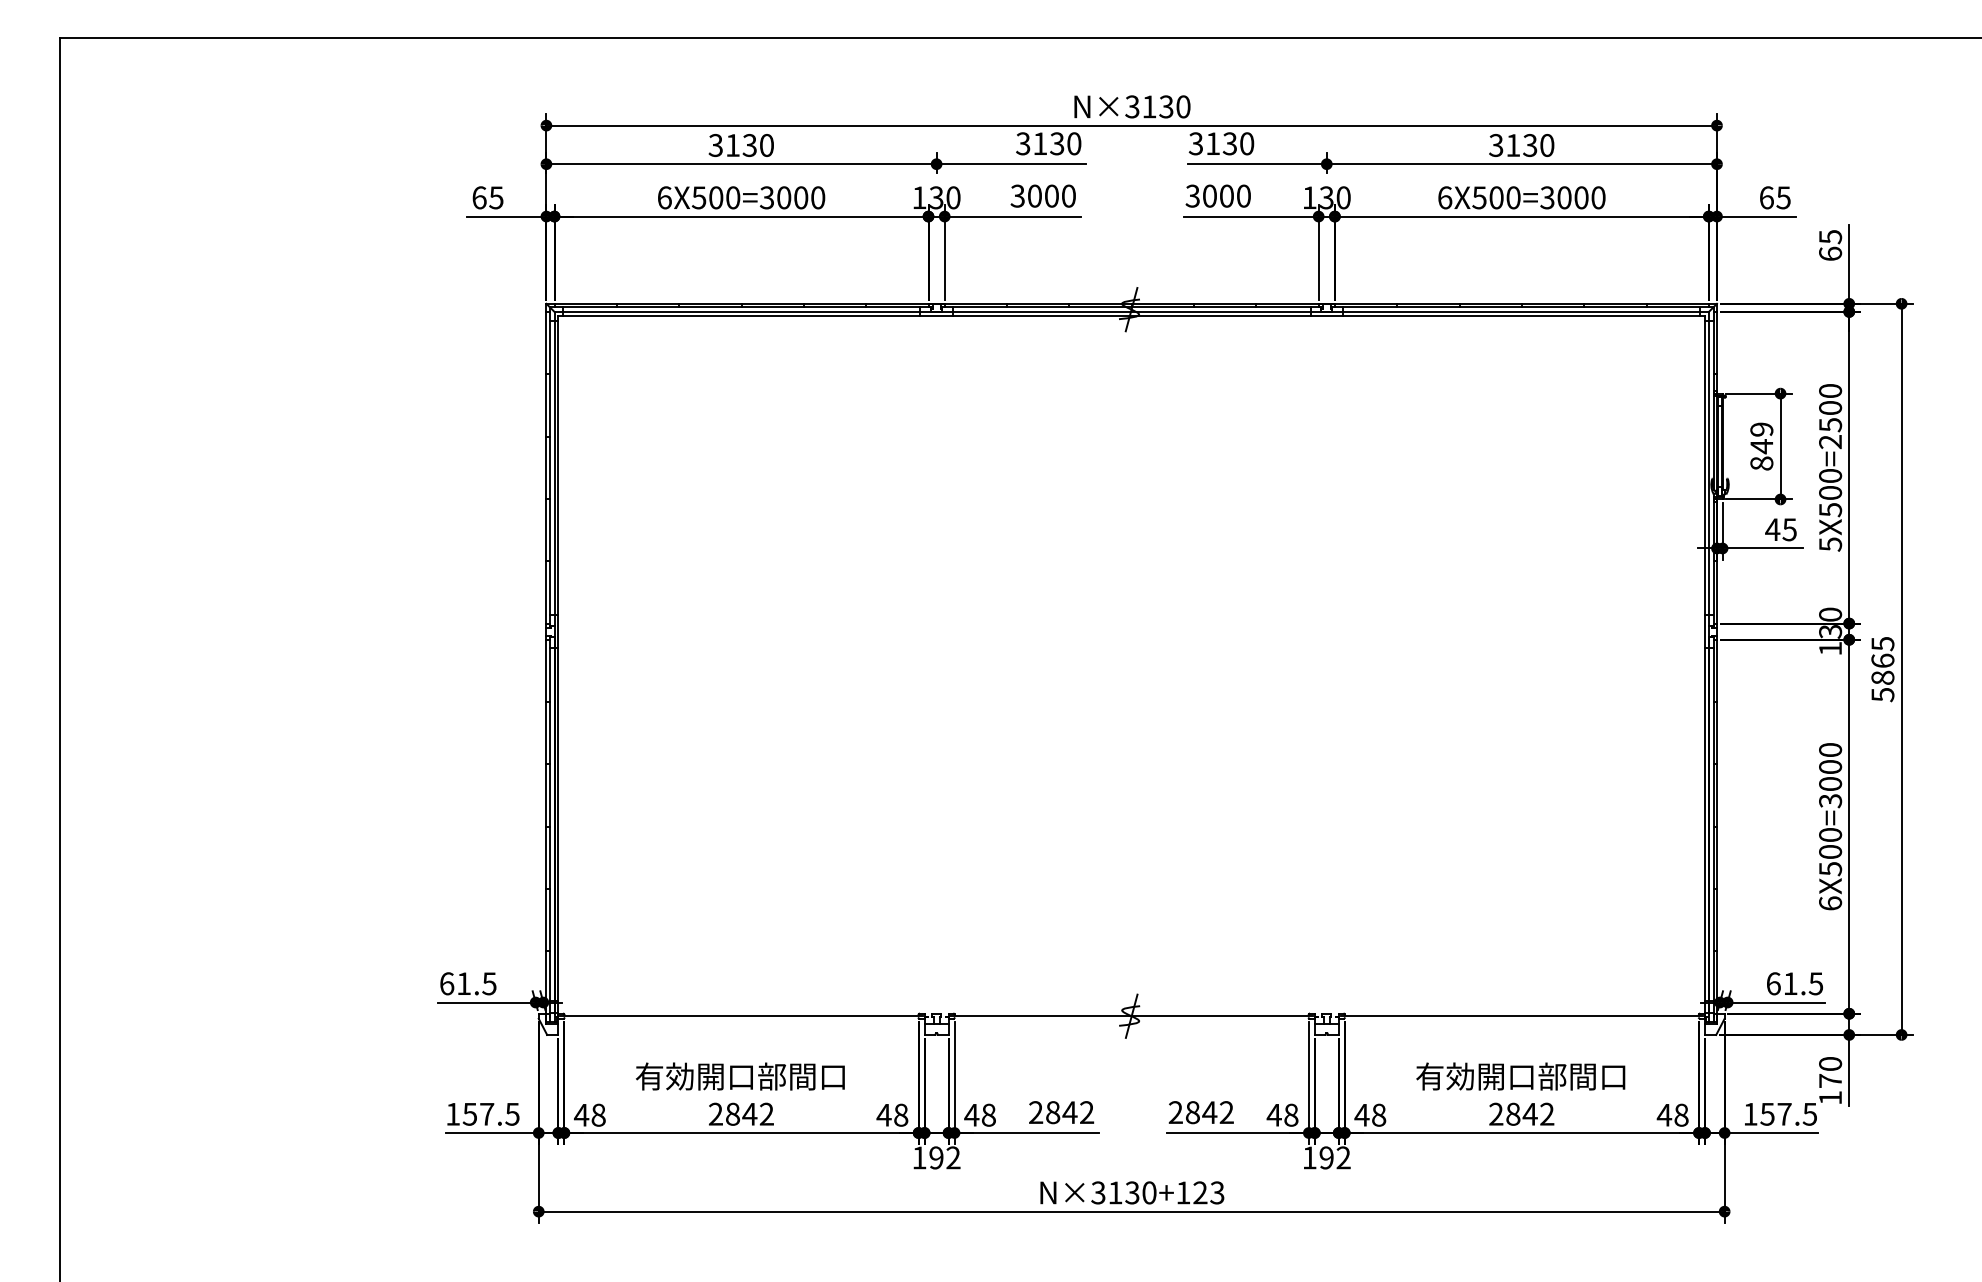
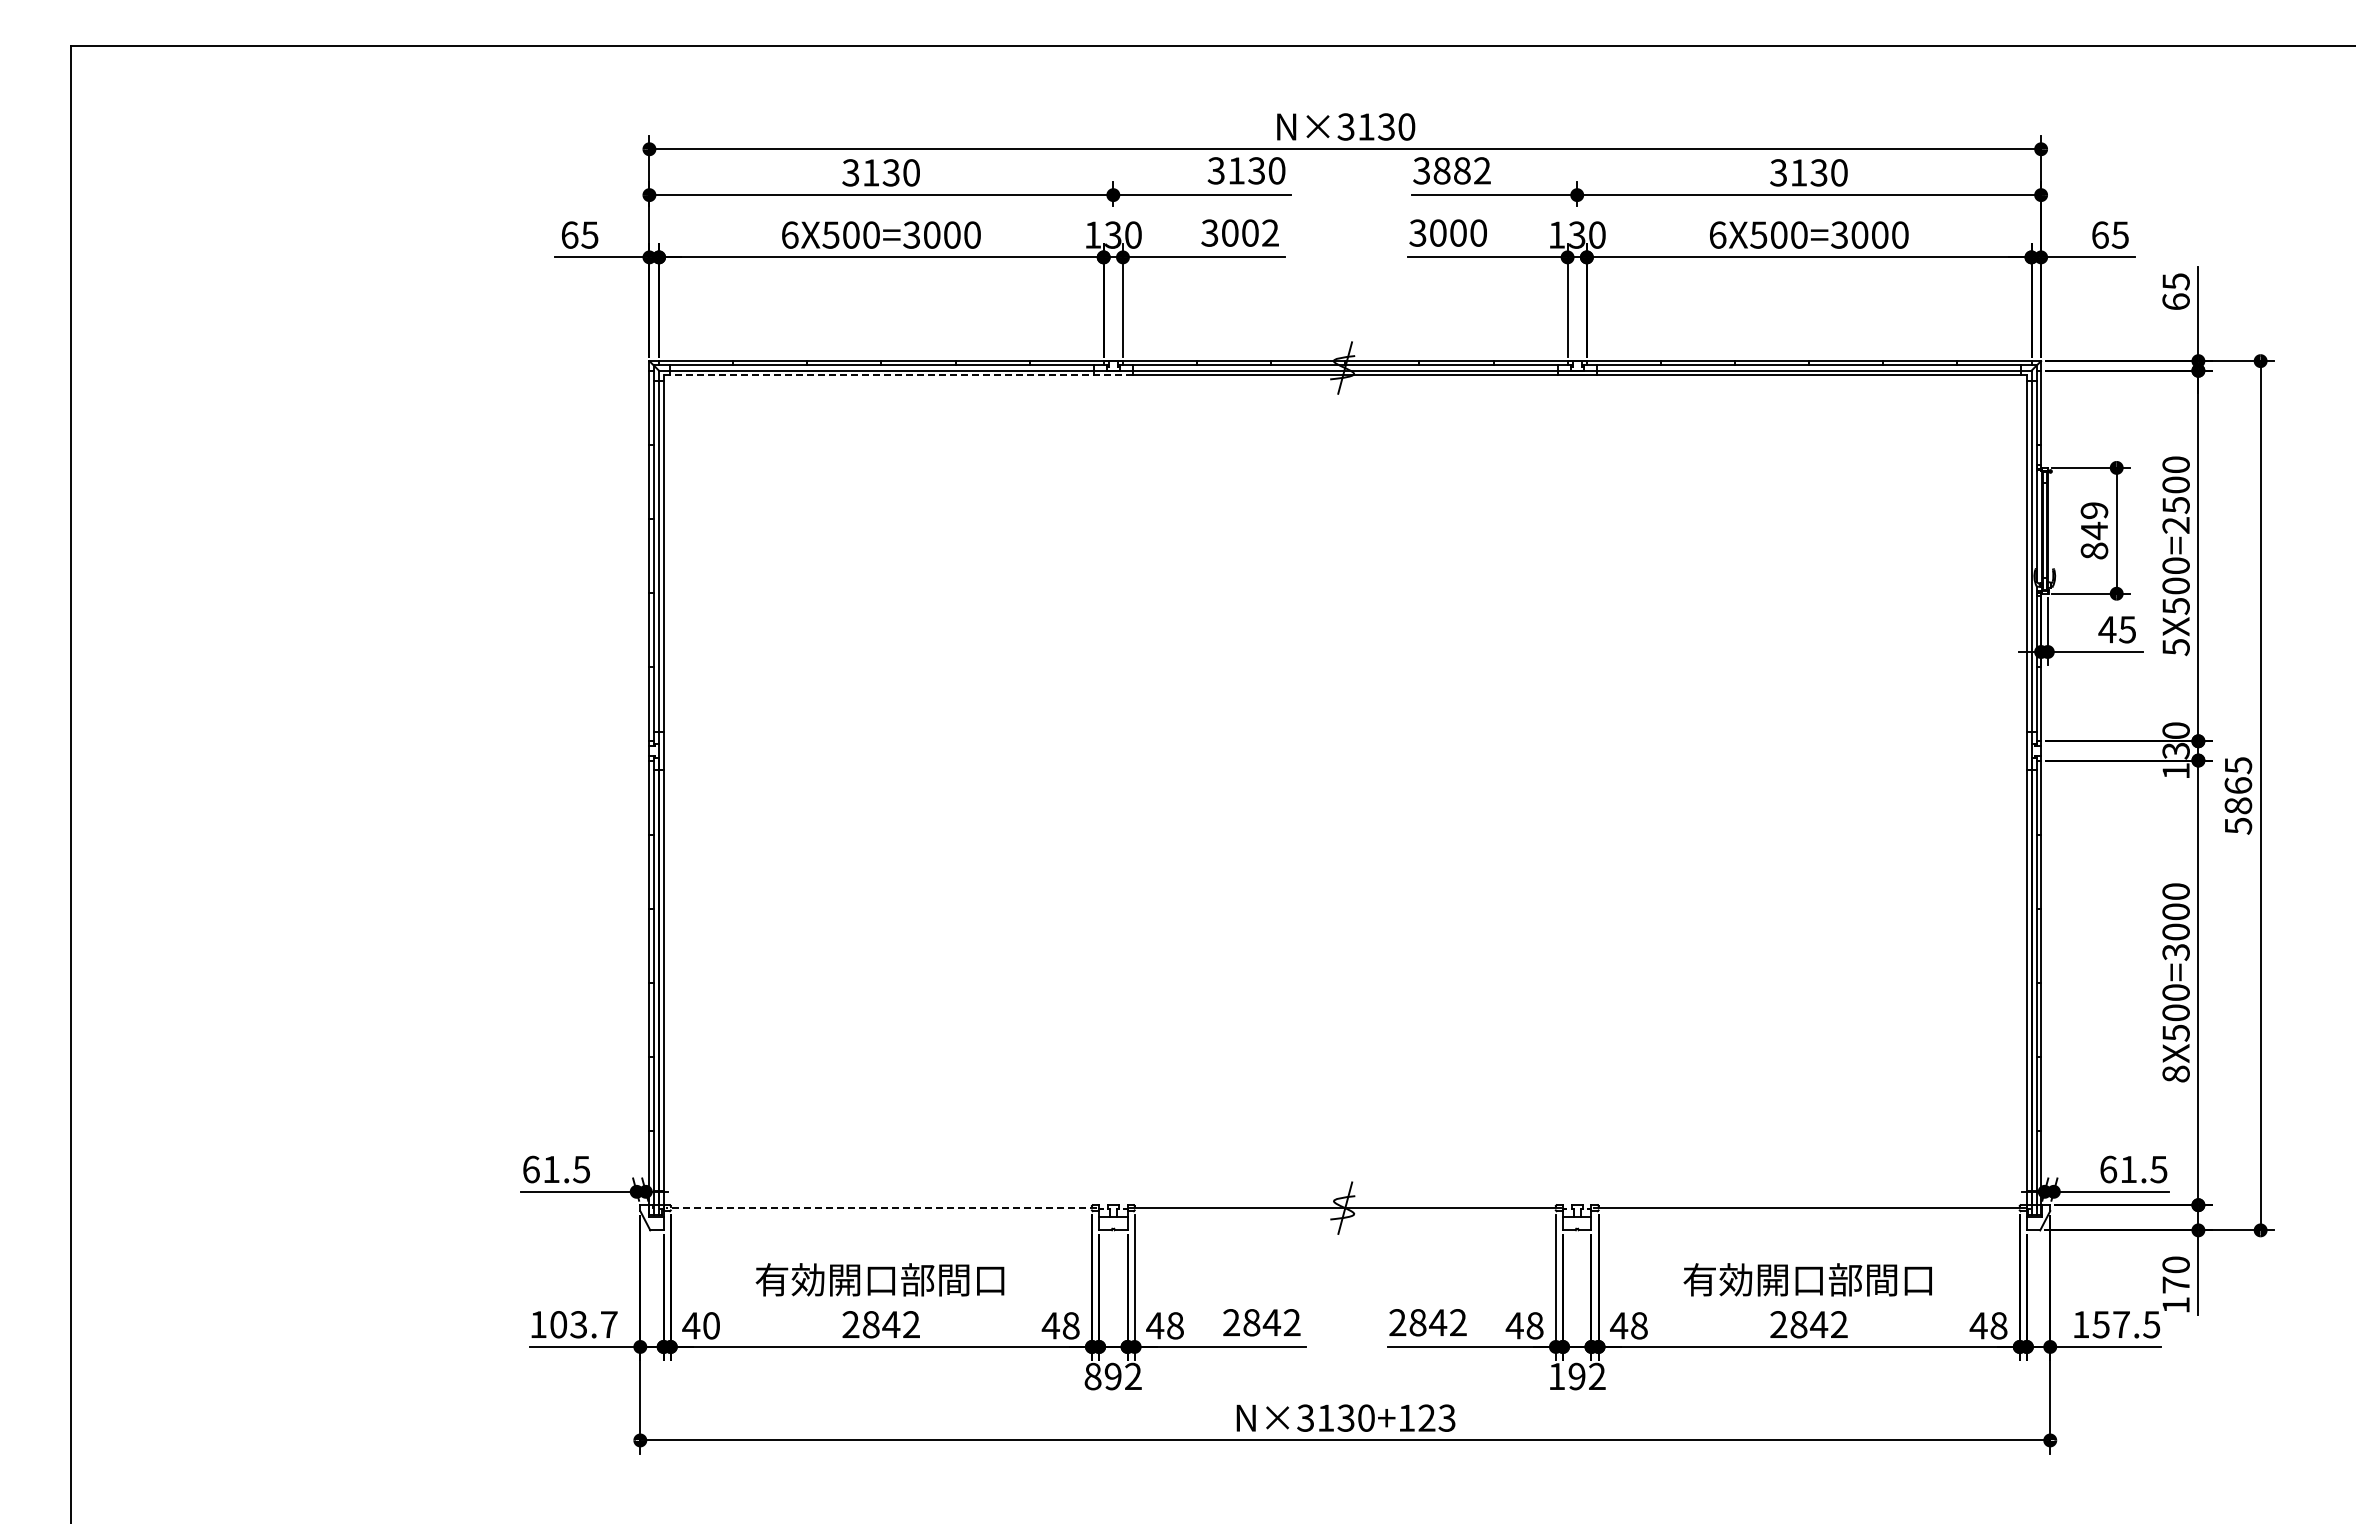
text: (1229, 143) -> (1461, 170), 3130 -> 3882
text: (1068, 195) -> (1270, 232), 3000 -> 3002
line: (755, 315) -> (898, 375), solid -> dashed
text: (1829, 903) -> (2175, 1073), 6X500=3000 -> 8X500=3000
line: (741, 1016) -> (881, 1208), solid -> dashed
text: (490, 1114) -> (583, 1324), 157.5 -> 103.7
text: (598, 1114) -> (711, 1325), 48 -> 40
text: (919, 1157) -> (1092, 1376), 192 -> 892

